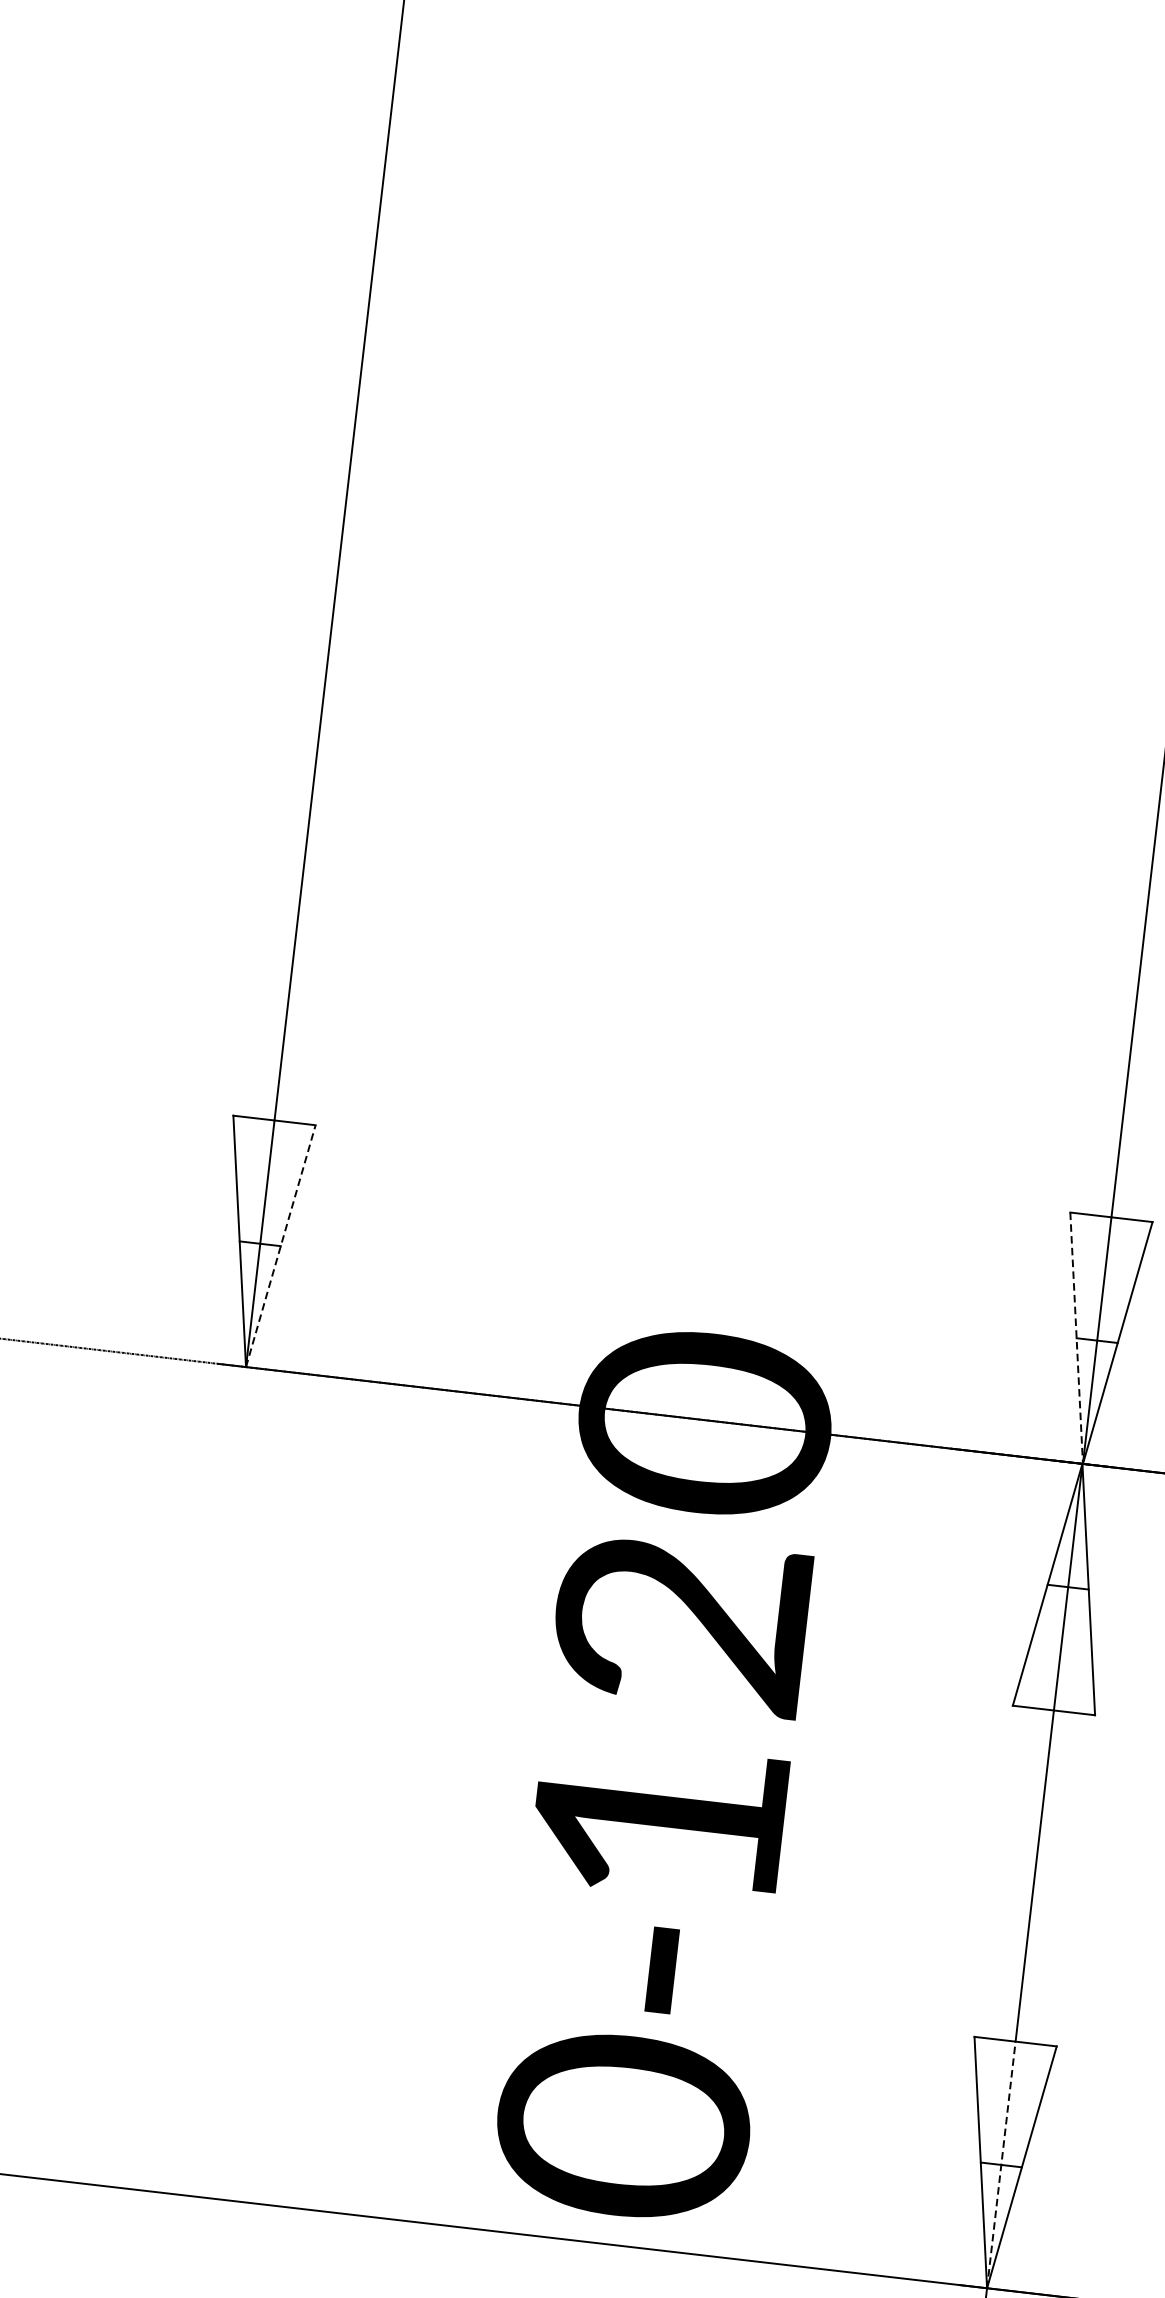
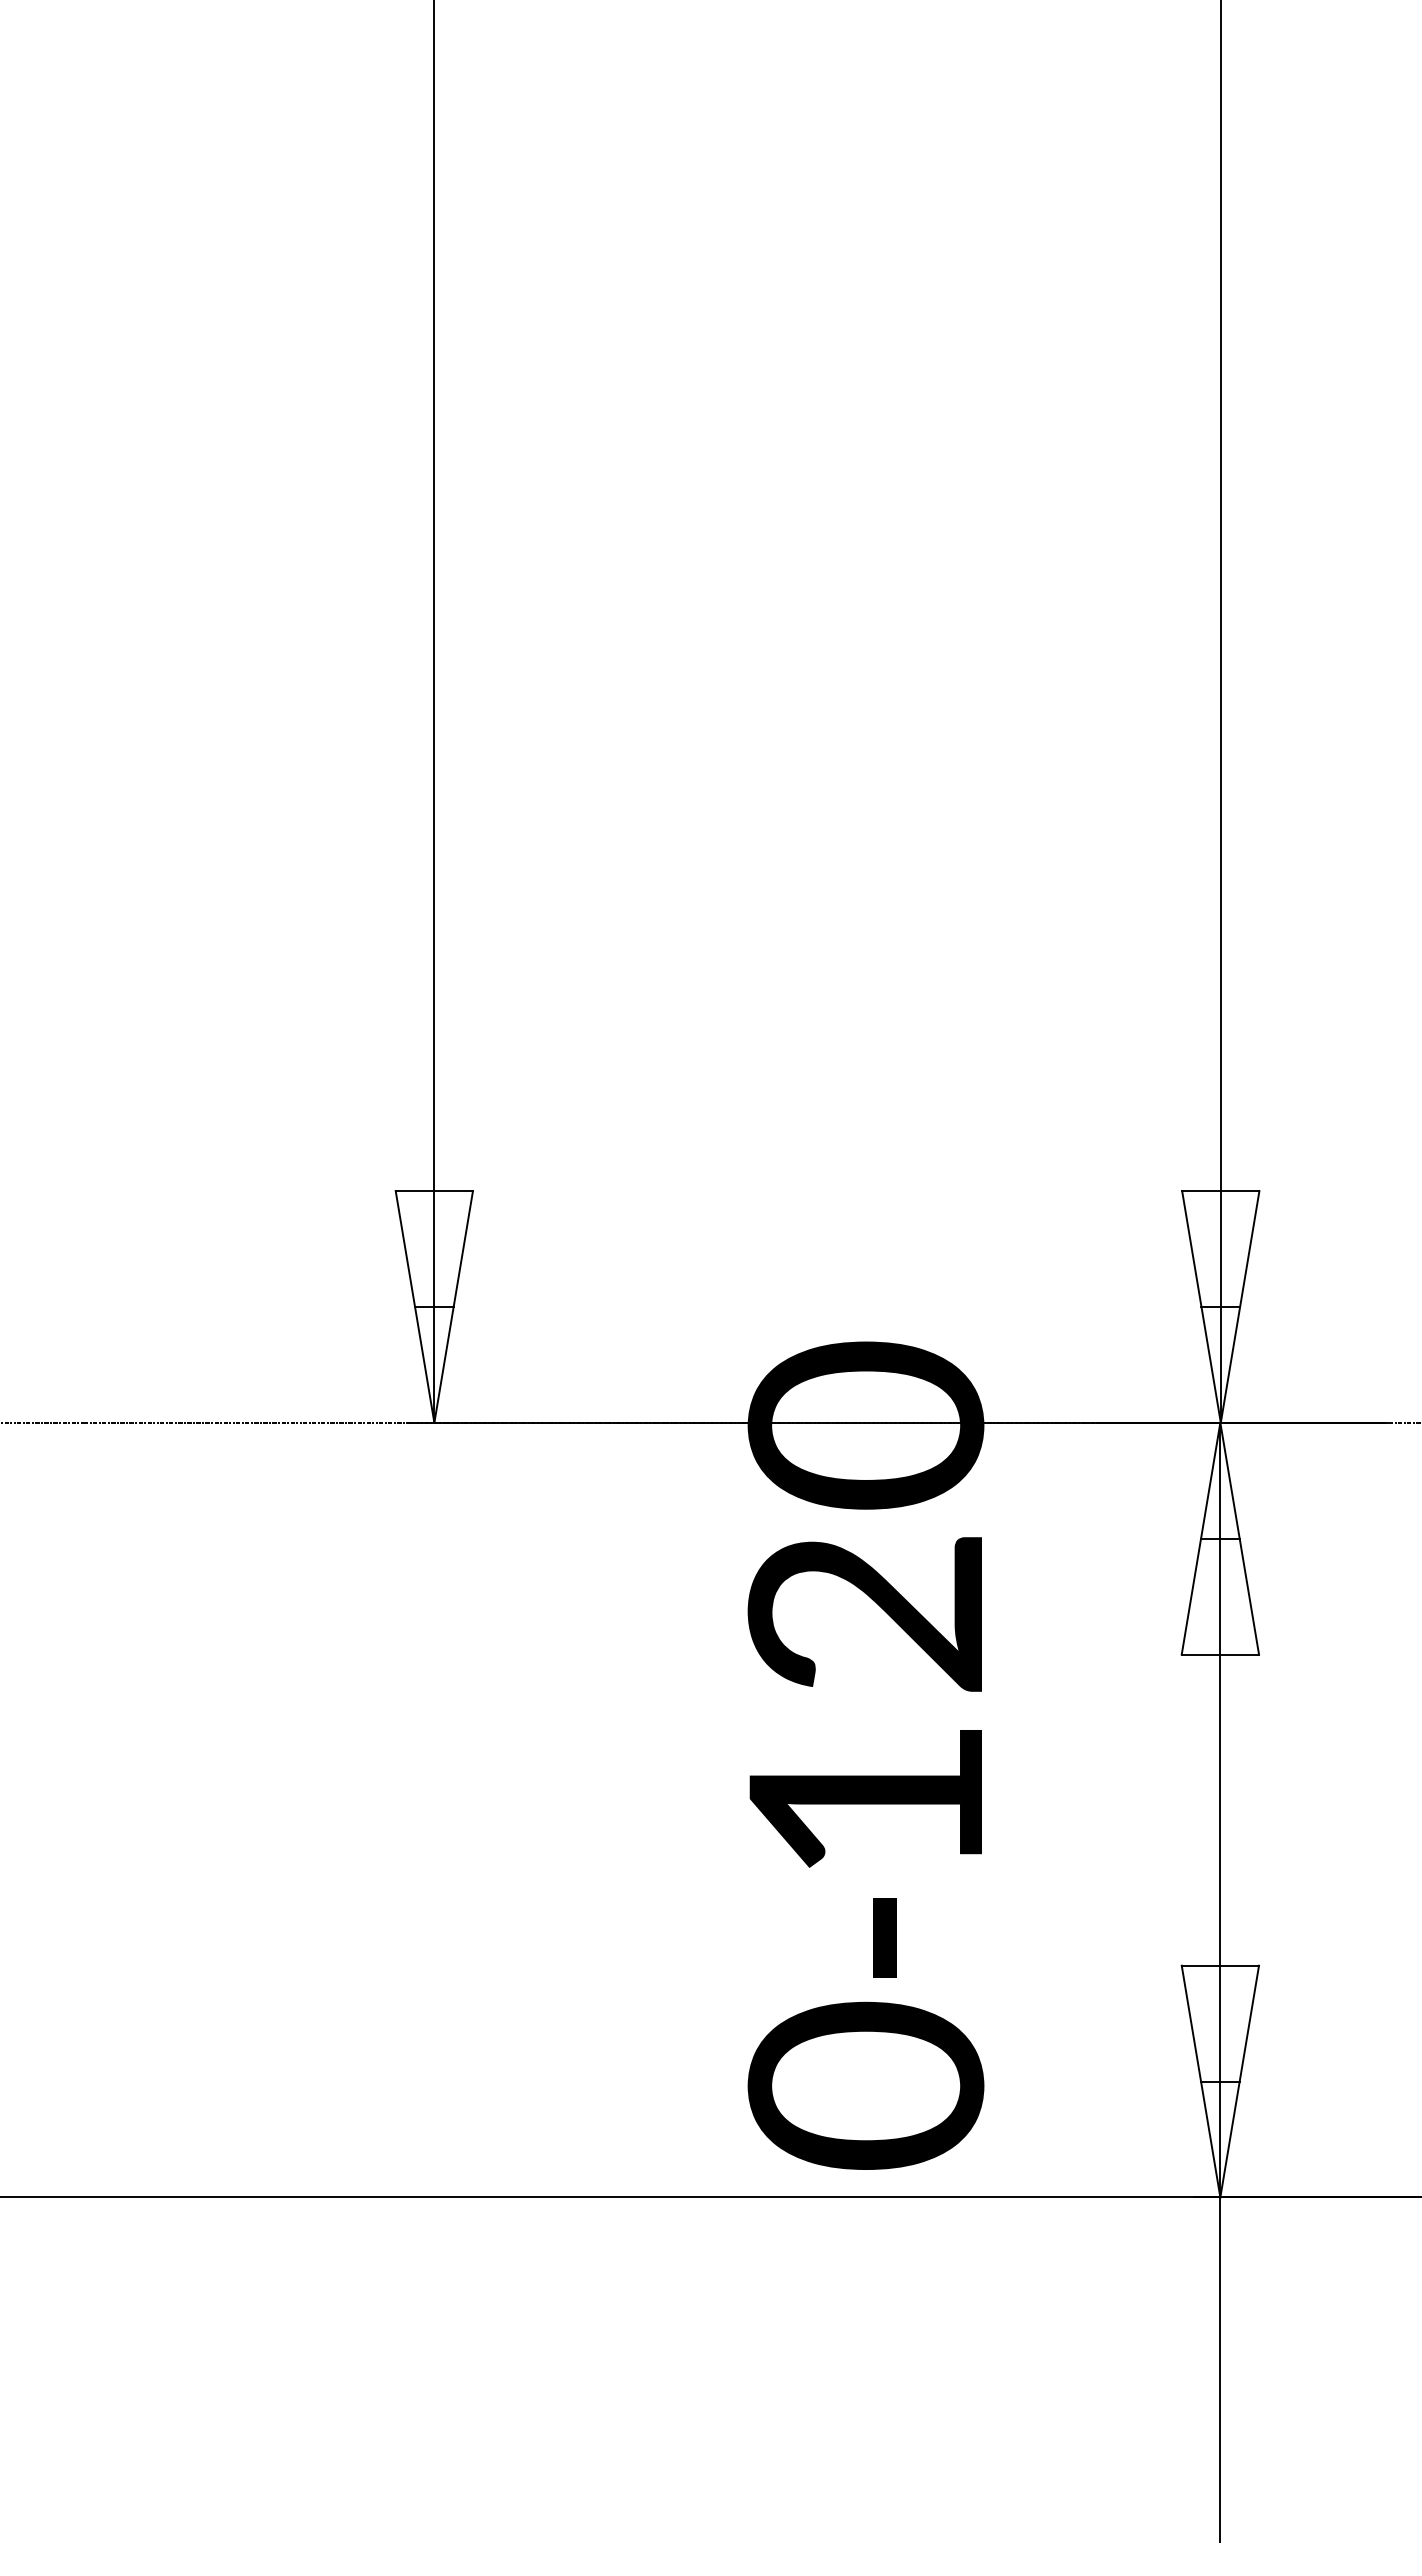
line: (280, 1245) -> (453, 1306), dashed -> solid
line: (1076, 1338) -> (1201, 1307), dashed -> solid
line: (1001, 2164) -> (1220, 2081), dashed -> solid

